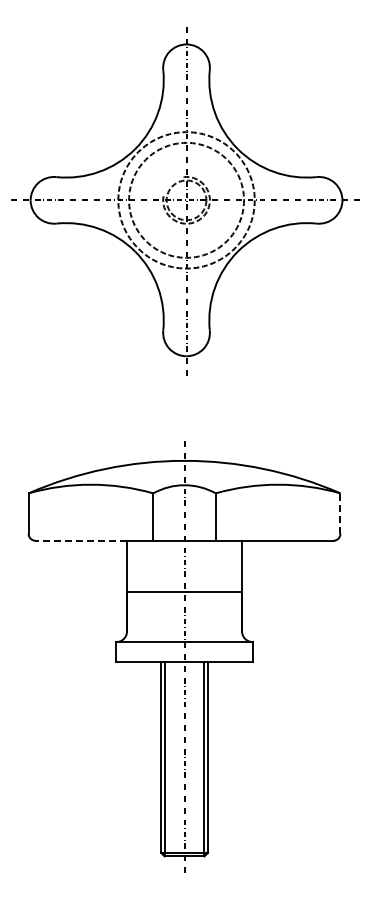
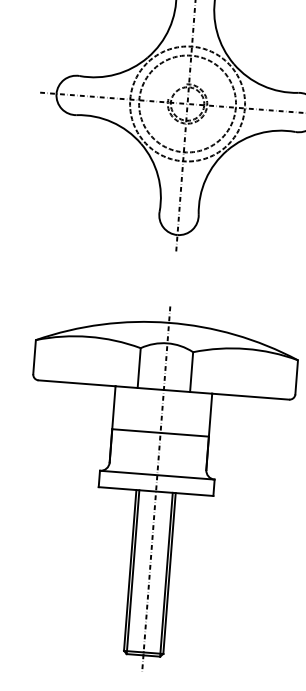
line: (340, 513) -> (296, 377), dashed -> solid
line: (81, 540) -> (77, 383), dashed -> solid

